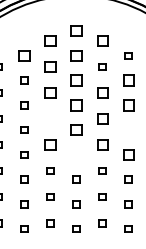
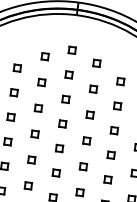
part: (76, 30) -> (72, 49), size x0.62
part: (50, 40) -> (45, 56), size x0.62
part: (102, 40) -> (96, 62), size x0.62
part: (24, 55) -> (17, 67), size x0.62
part: (76, 55) -> (69, 74), size x0.62
part: (50, 66) -> (41, 82), size x0.62
part: (76, 80) -> (65, 99), size x0.62
part: (128, 80) -> (117, 106), size x0.62
part: (50, 92) -> (38, 107), size x0.62
part: (102, 92) -> (90, 114), size x0.62
part: (76, 105) -> (62, 124), size x0.62
part: (128, 105) -> (114, 130), size x0.62
part: (50, 118) -> (35, 133), added
part: (102, 118) -> (86, 140), size x0.62
part: (76, 129) -> (59, 147), size x0.62
part: (128, 129) -> (111, 154), added
part: (50, 144) -> (31, 159), size x0.62
part: (102, 144) -> (83, 166), size x0.62
part: (76, 154) -> (56, 172), added
part: (128, 154) -> (107, 179), size x0.62

